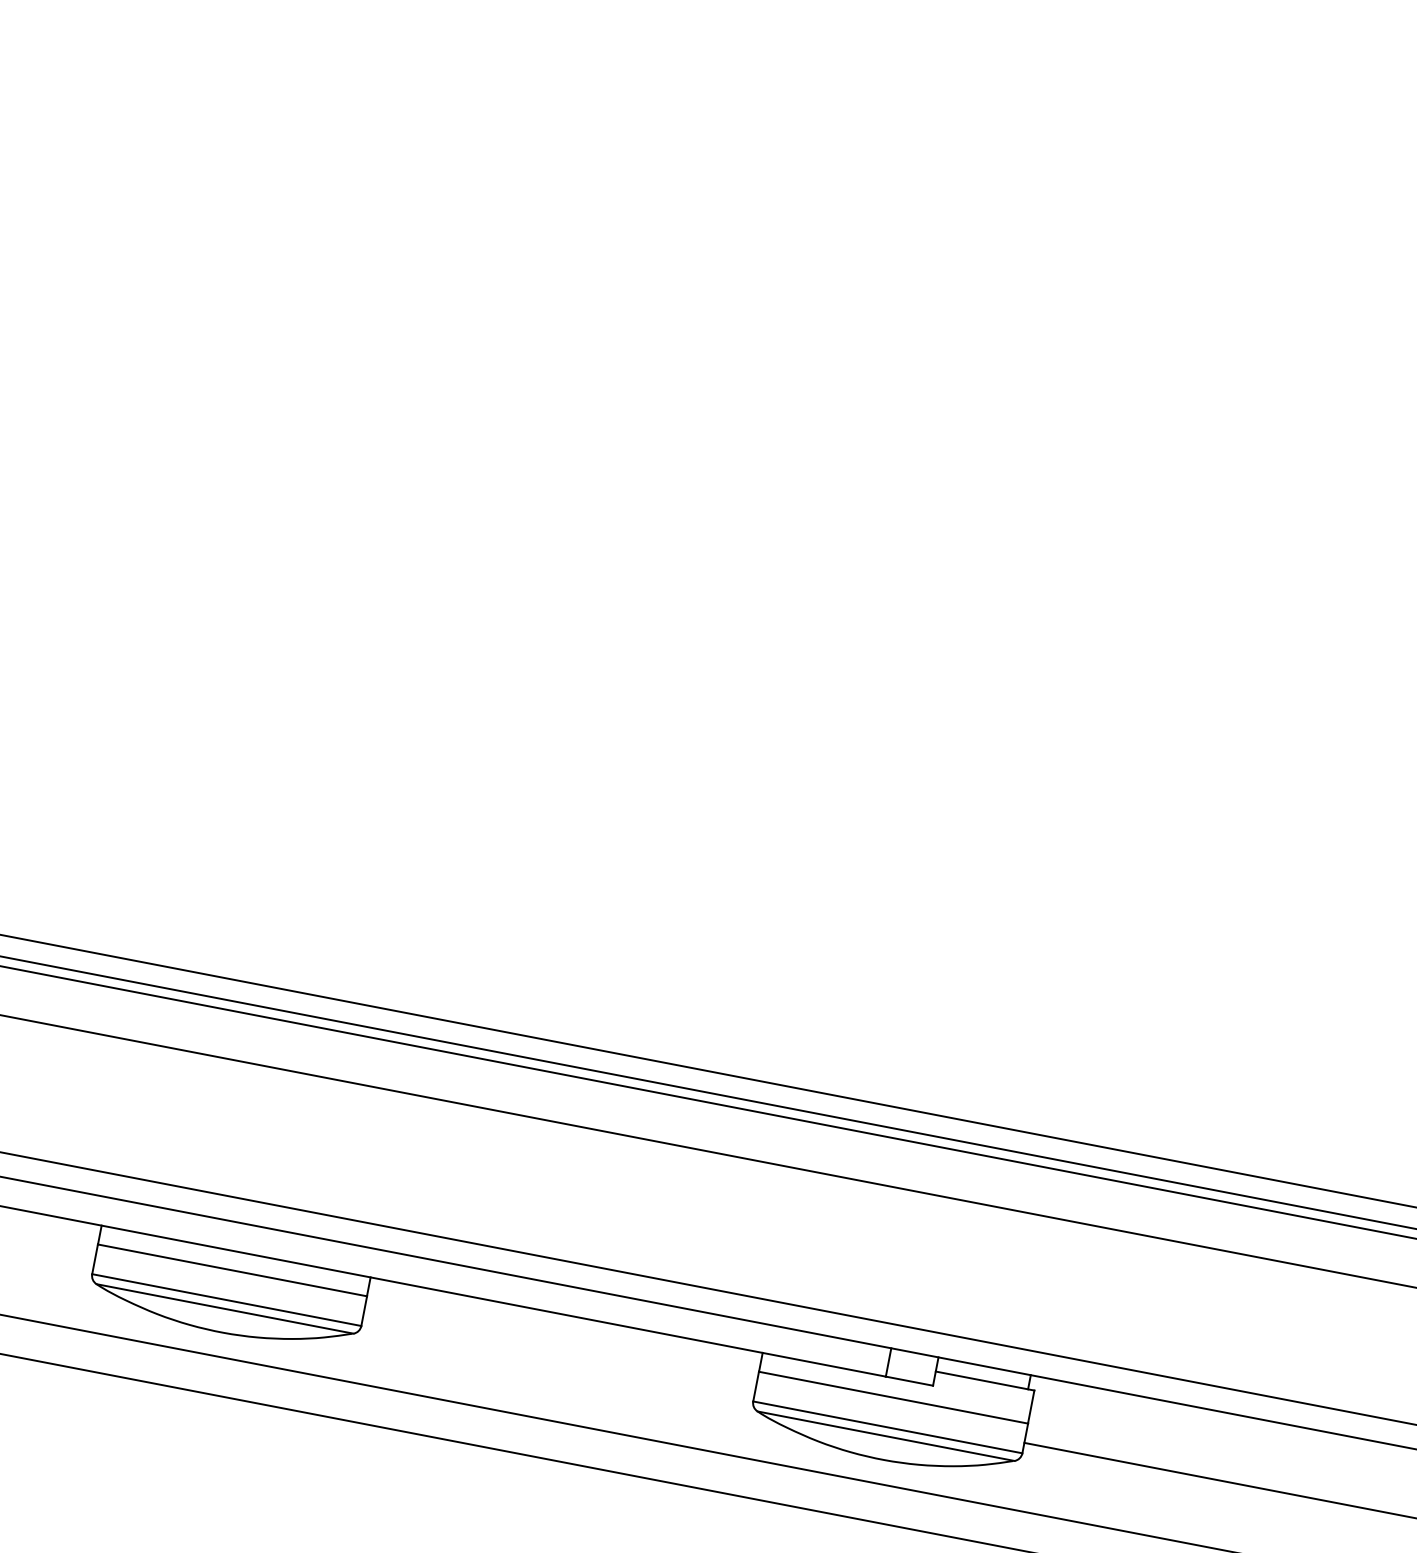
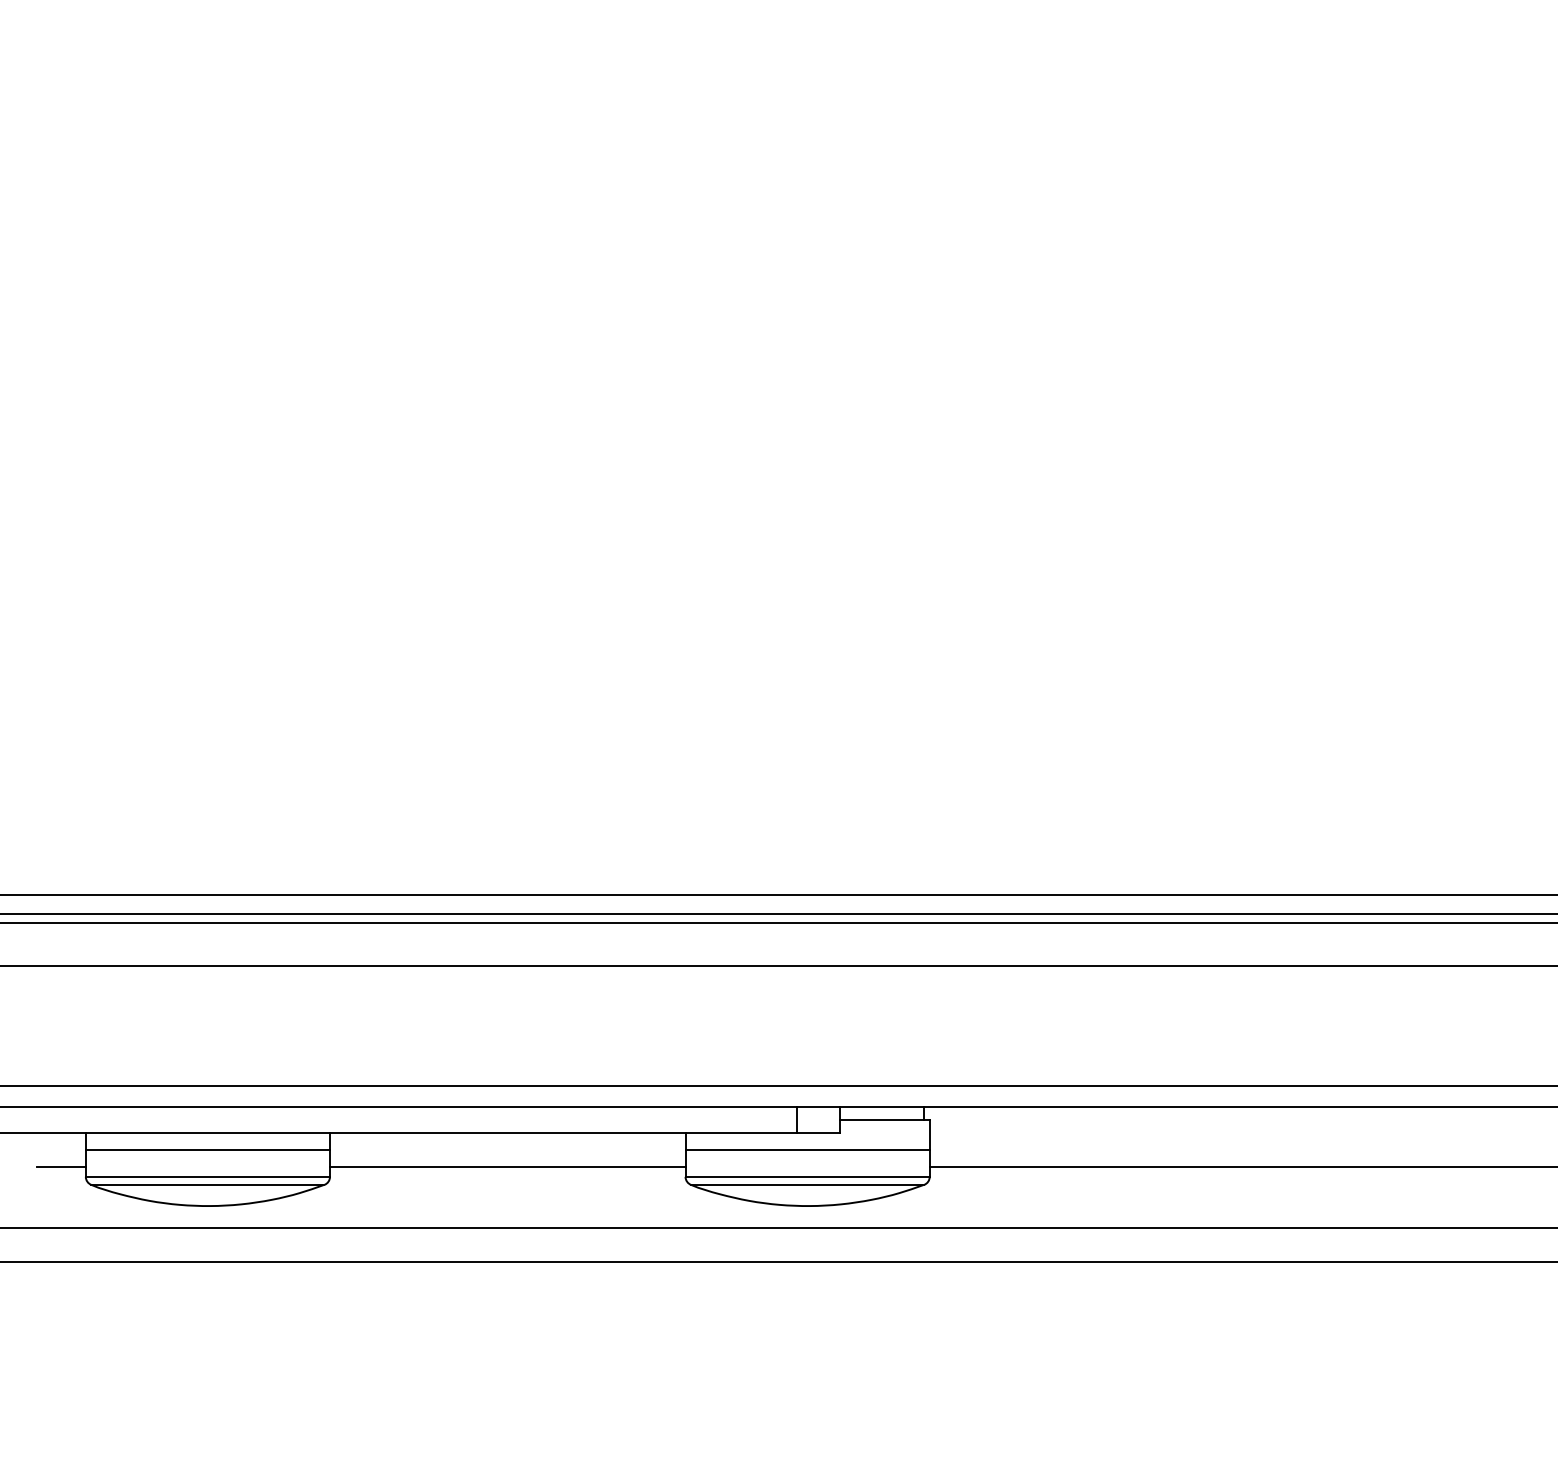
line: (67, 1258) -> (61, 1167), added
line: (558, 1353) -> (507, 1167), added

